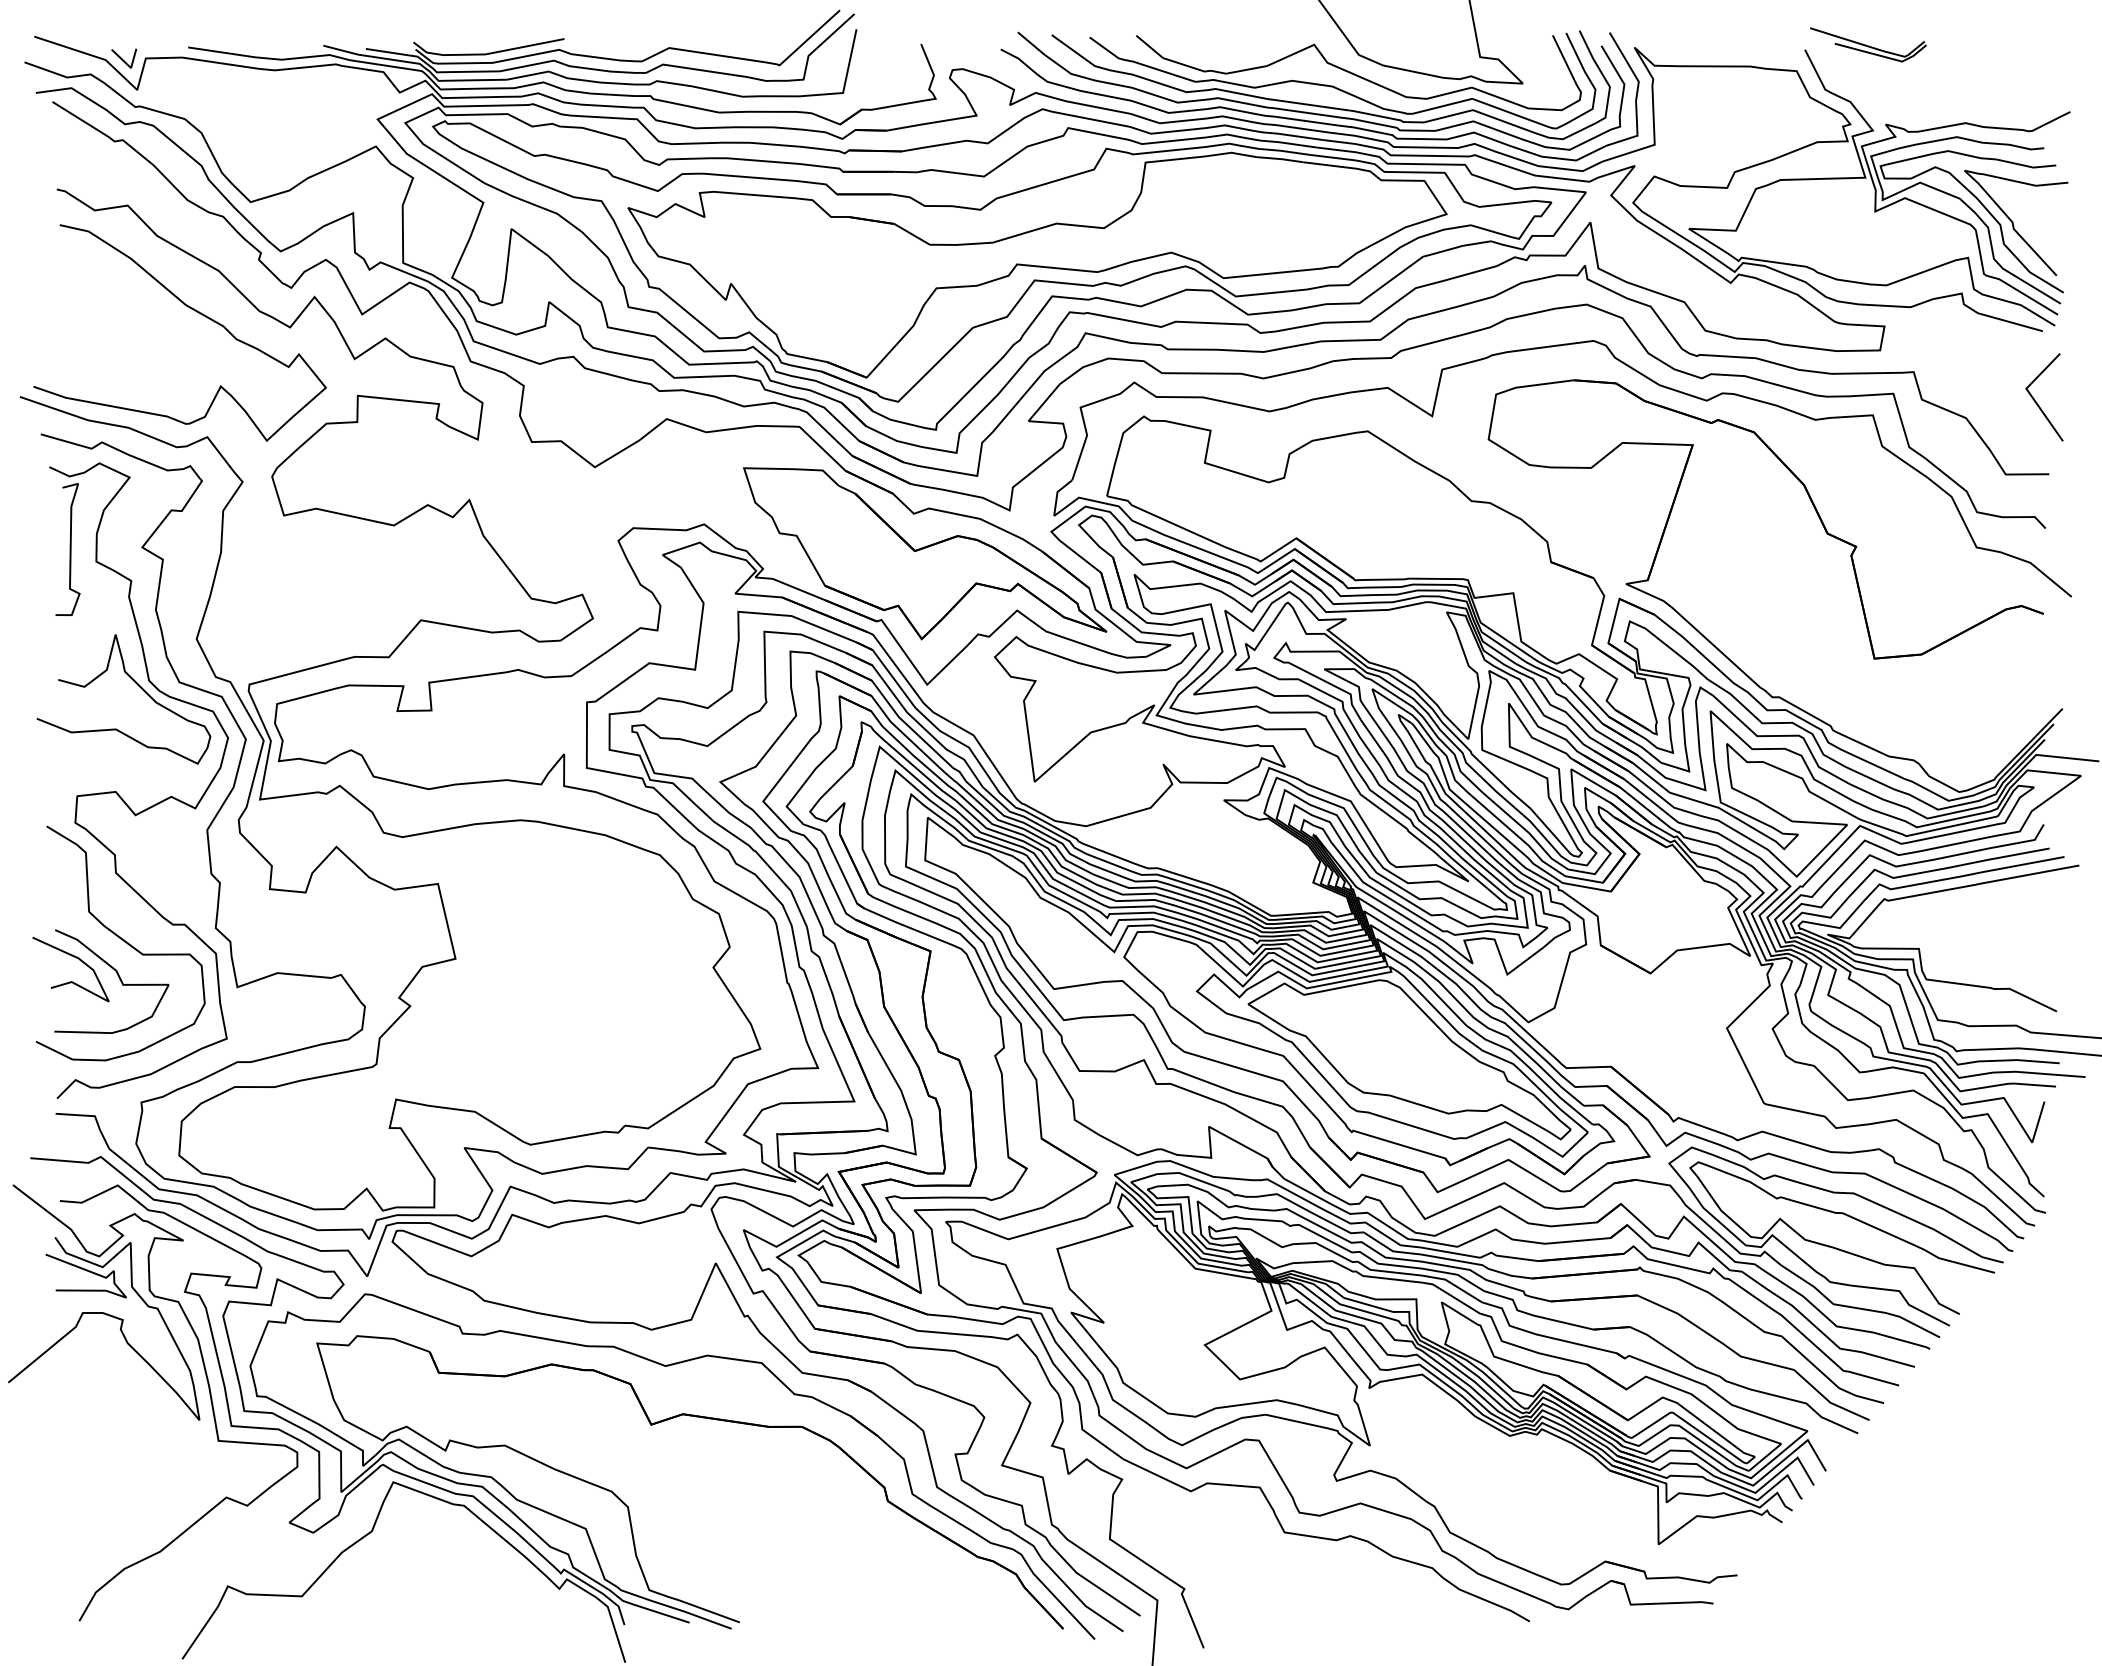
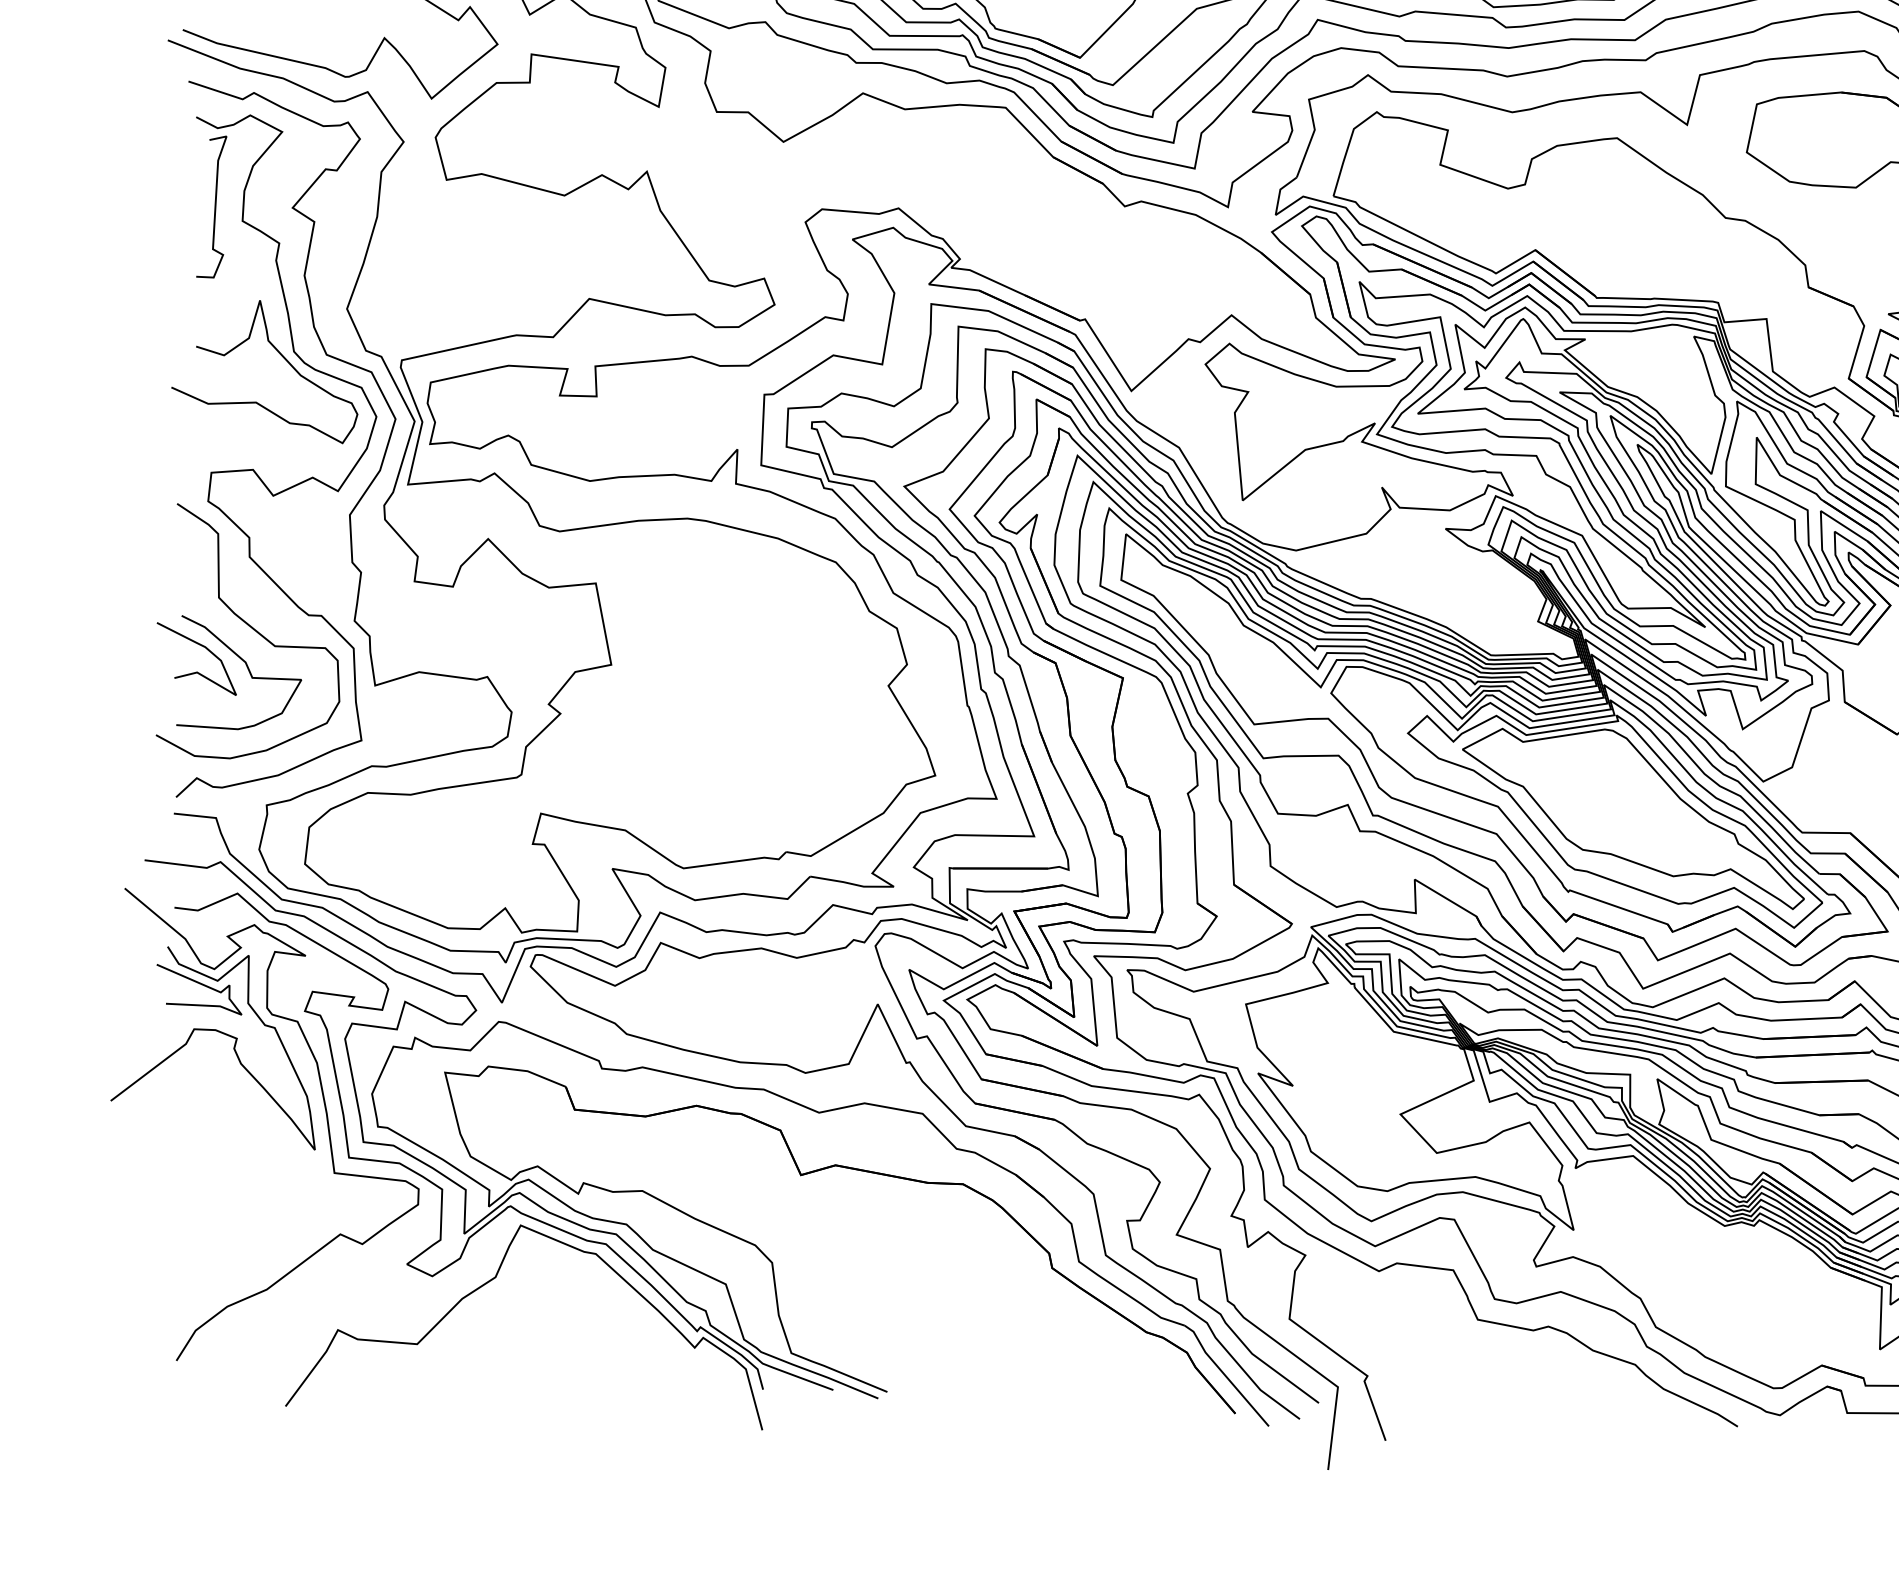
part: (925, 553) -> (1135, 249), removed

